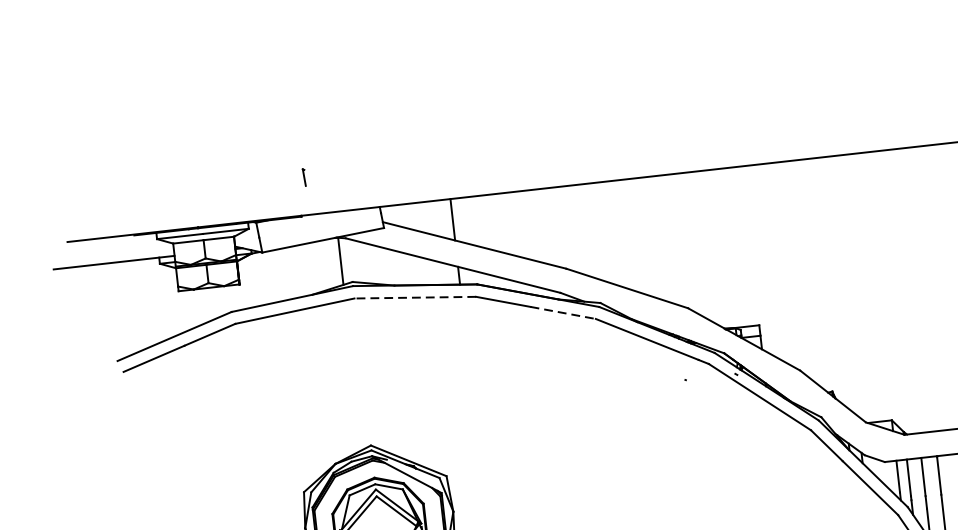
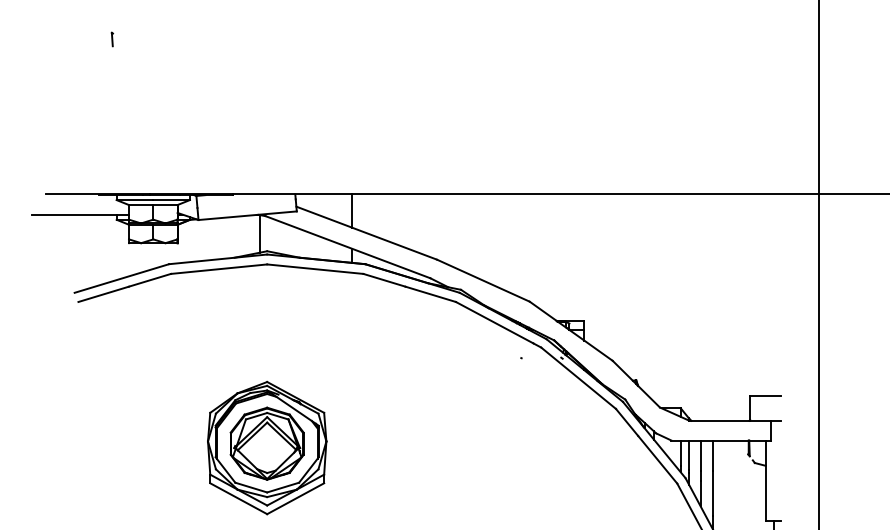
part: (304, 177) -> (112, 39), moved
line: (414, 298) -> (314, 269), dashed -> solid
line: (564, 313) -> (431, 294), dashed -> solid

